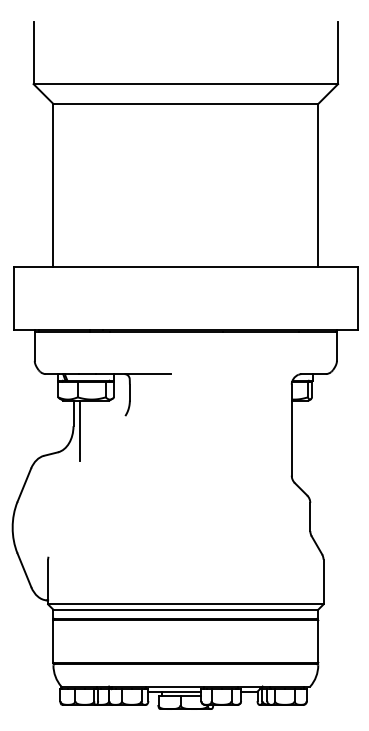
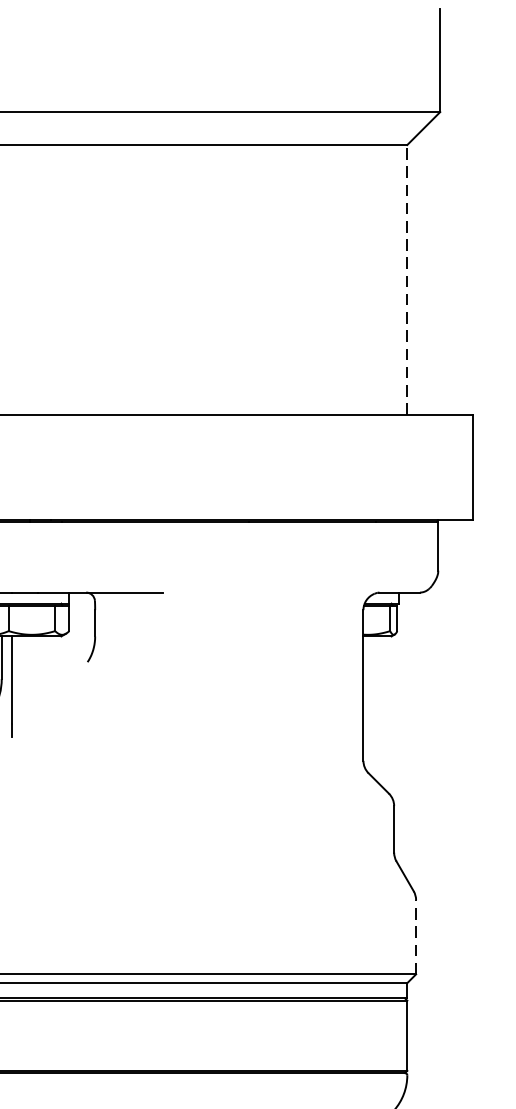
line: (318, 184) -> (407, 278), solid -> dashed
line: (323, 581) -> (416, 936), solid -> dashed

